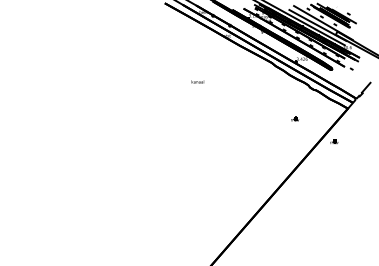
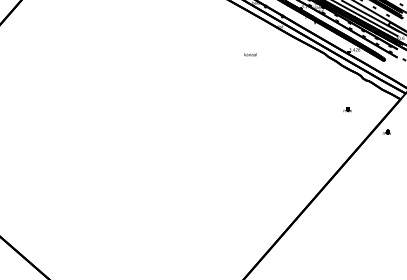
text: (197, 81) -> (250, 54), moved

